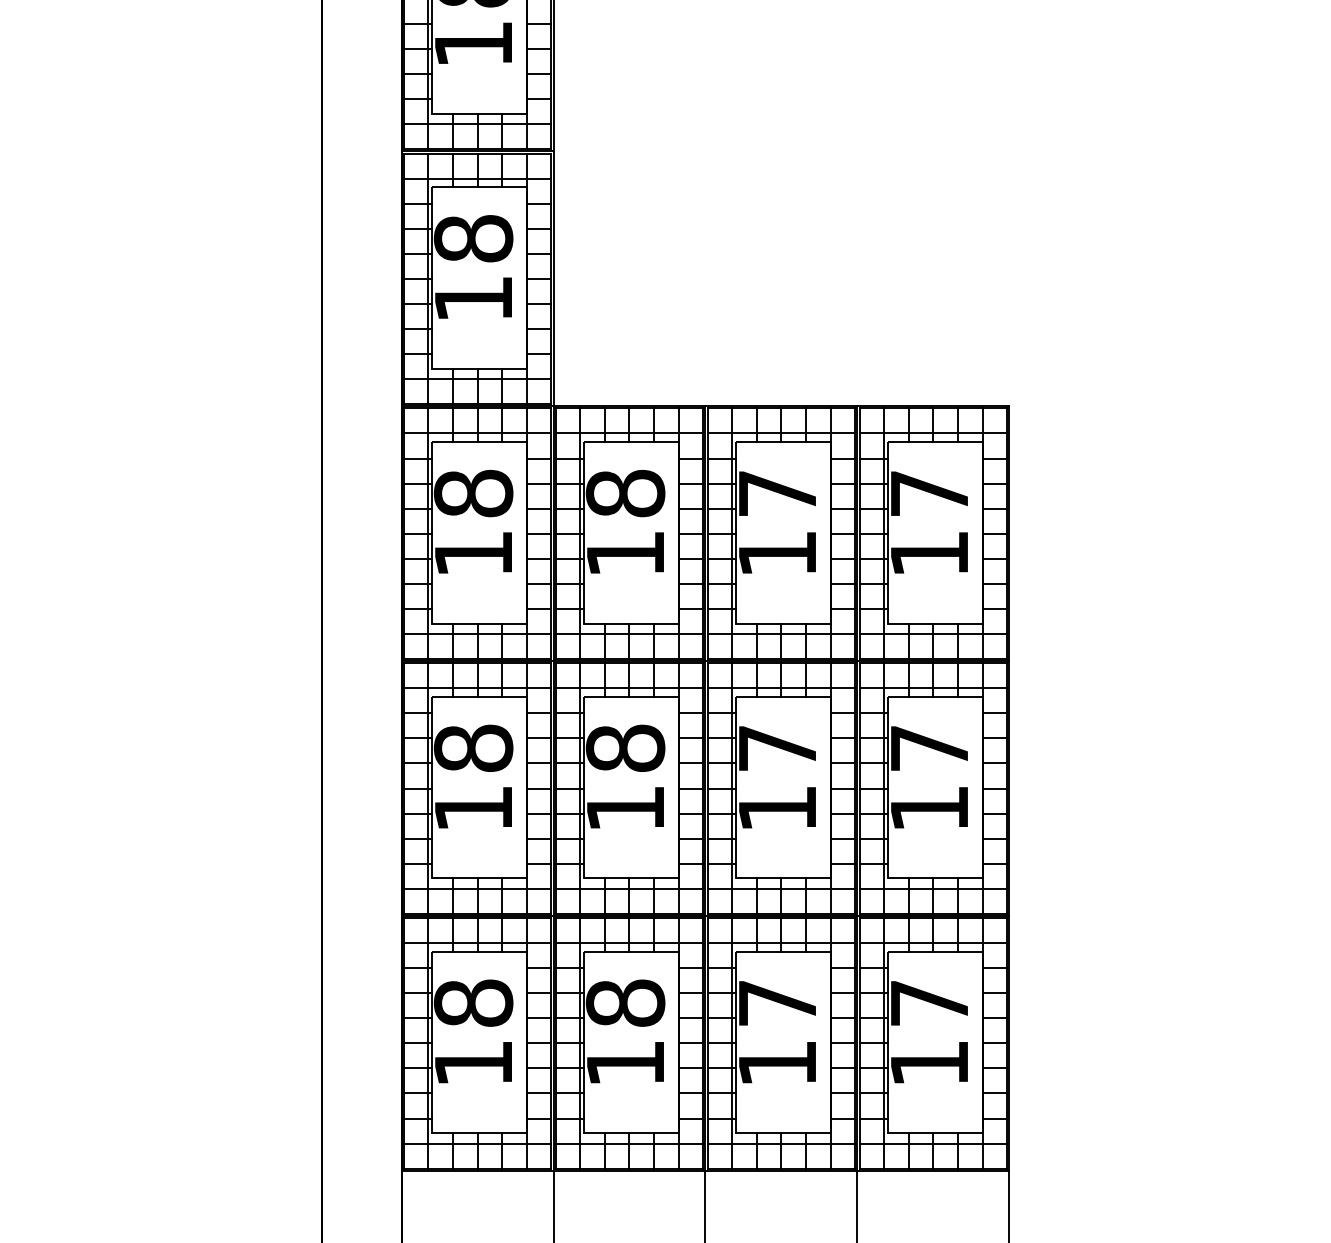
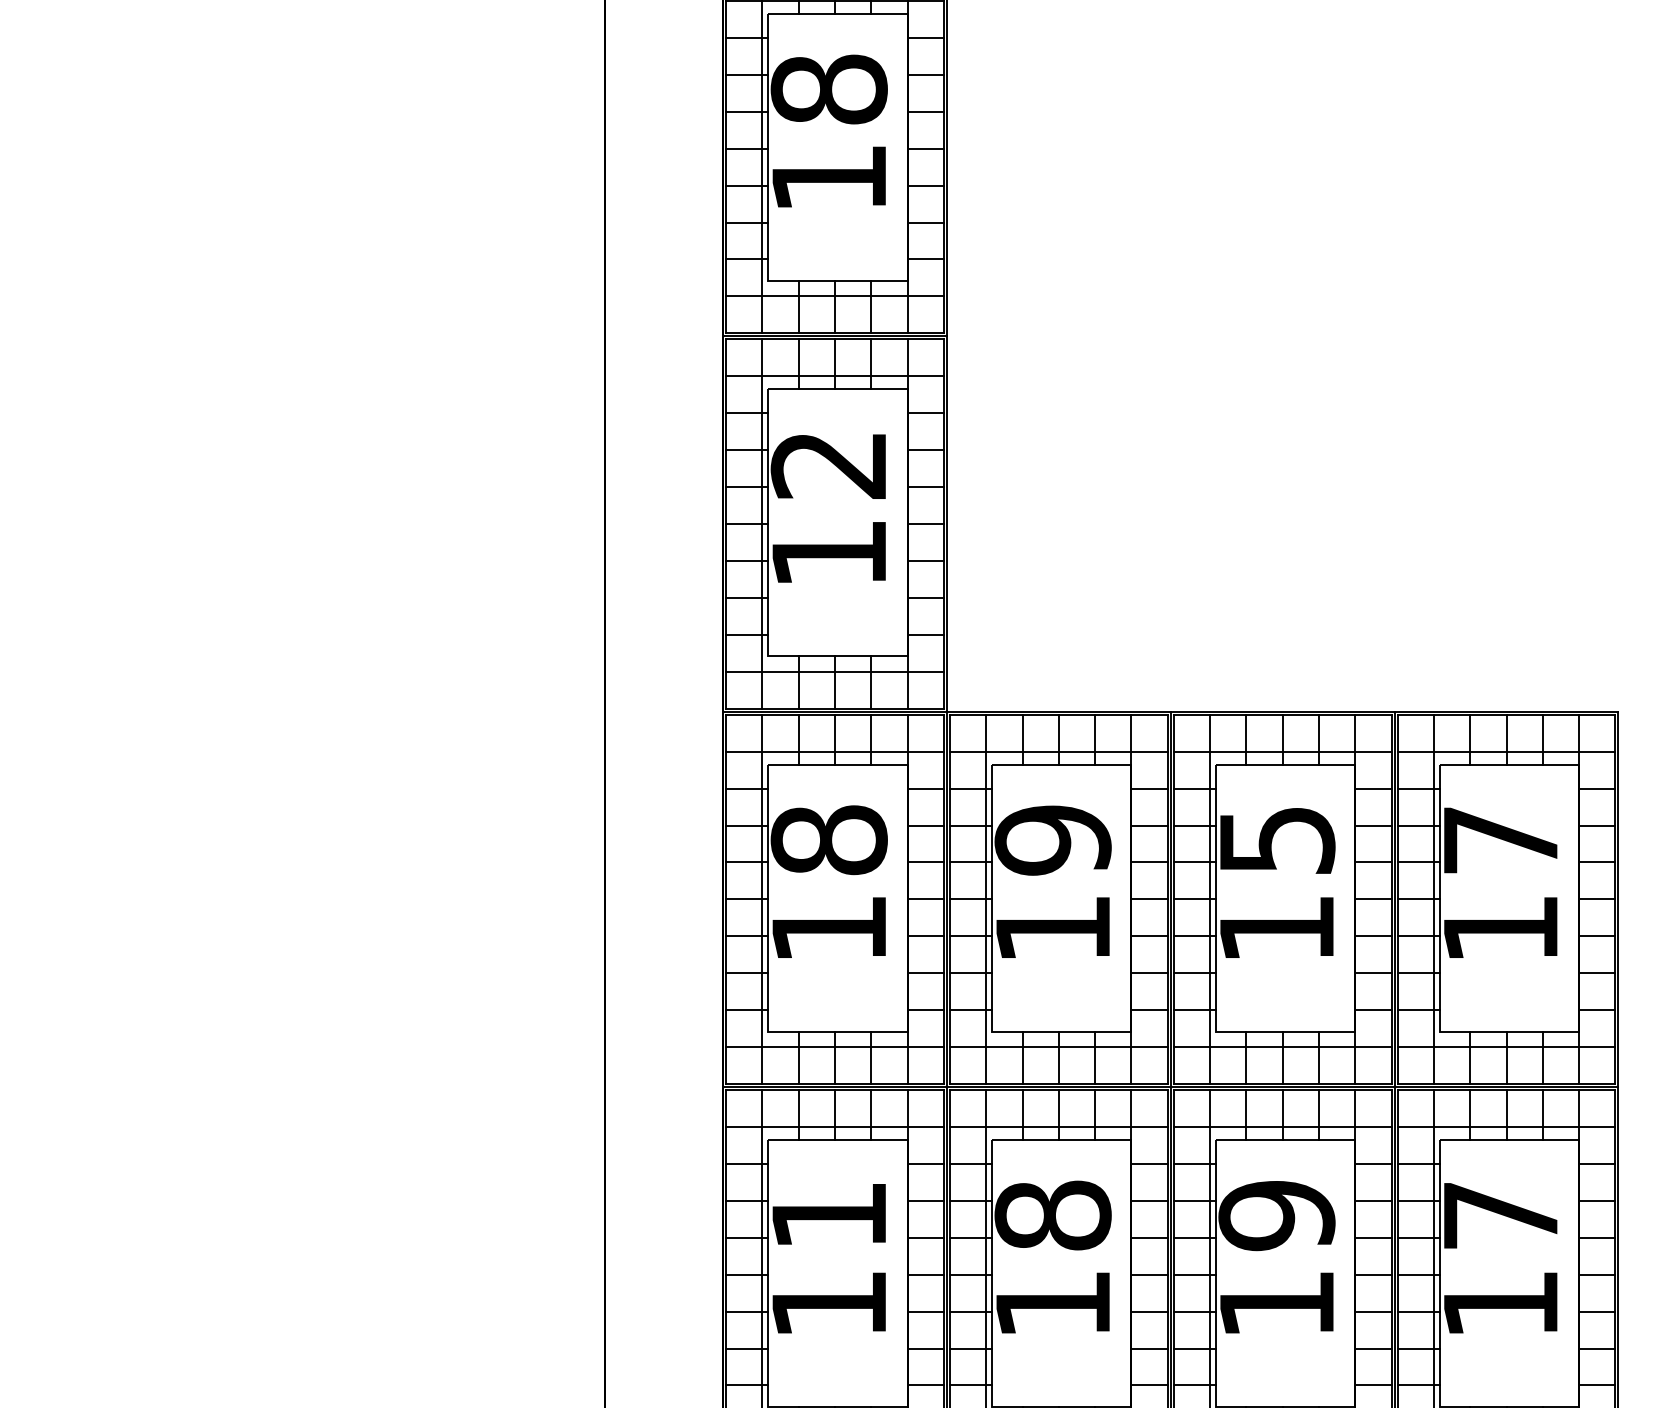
text: (473, 238) -> (829, 464), 18 -> 12
text: (625, 493) -> (1052, 840), 18 -> 19
text: (778, 493) -> (1278, 840), 17 -> 15
text: (473, 747) -> (829, 1214), 18 -> 11
text: (777, 748) -> (1276, 1215), 17 -> 19

